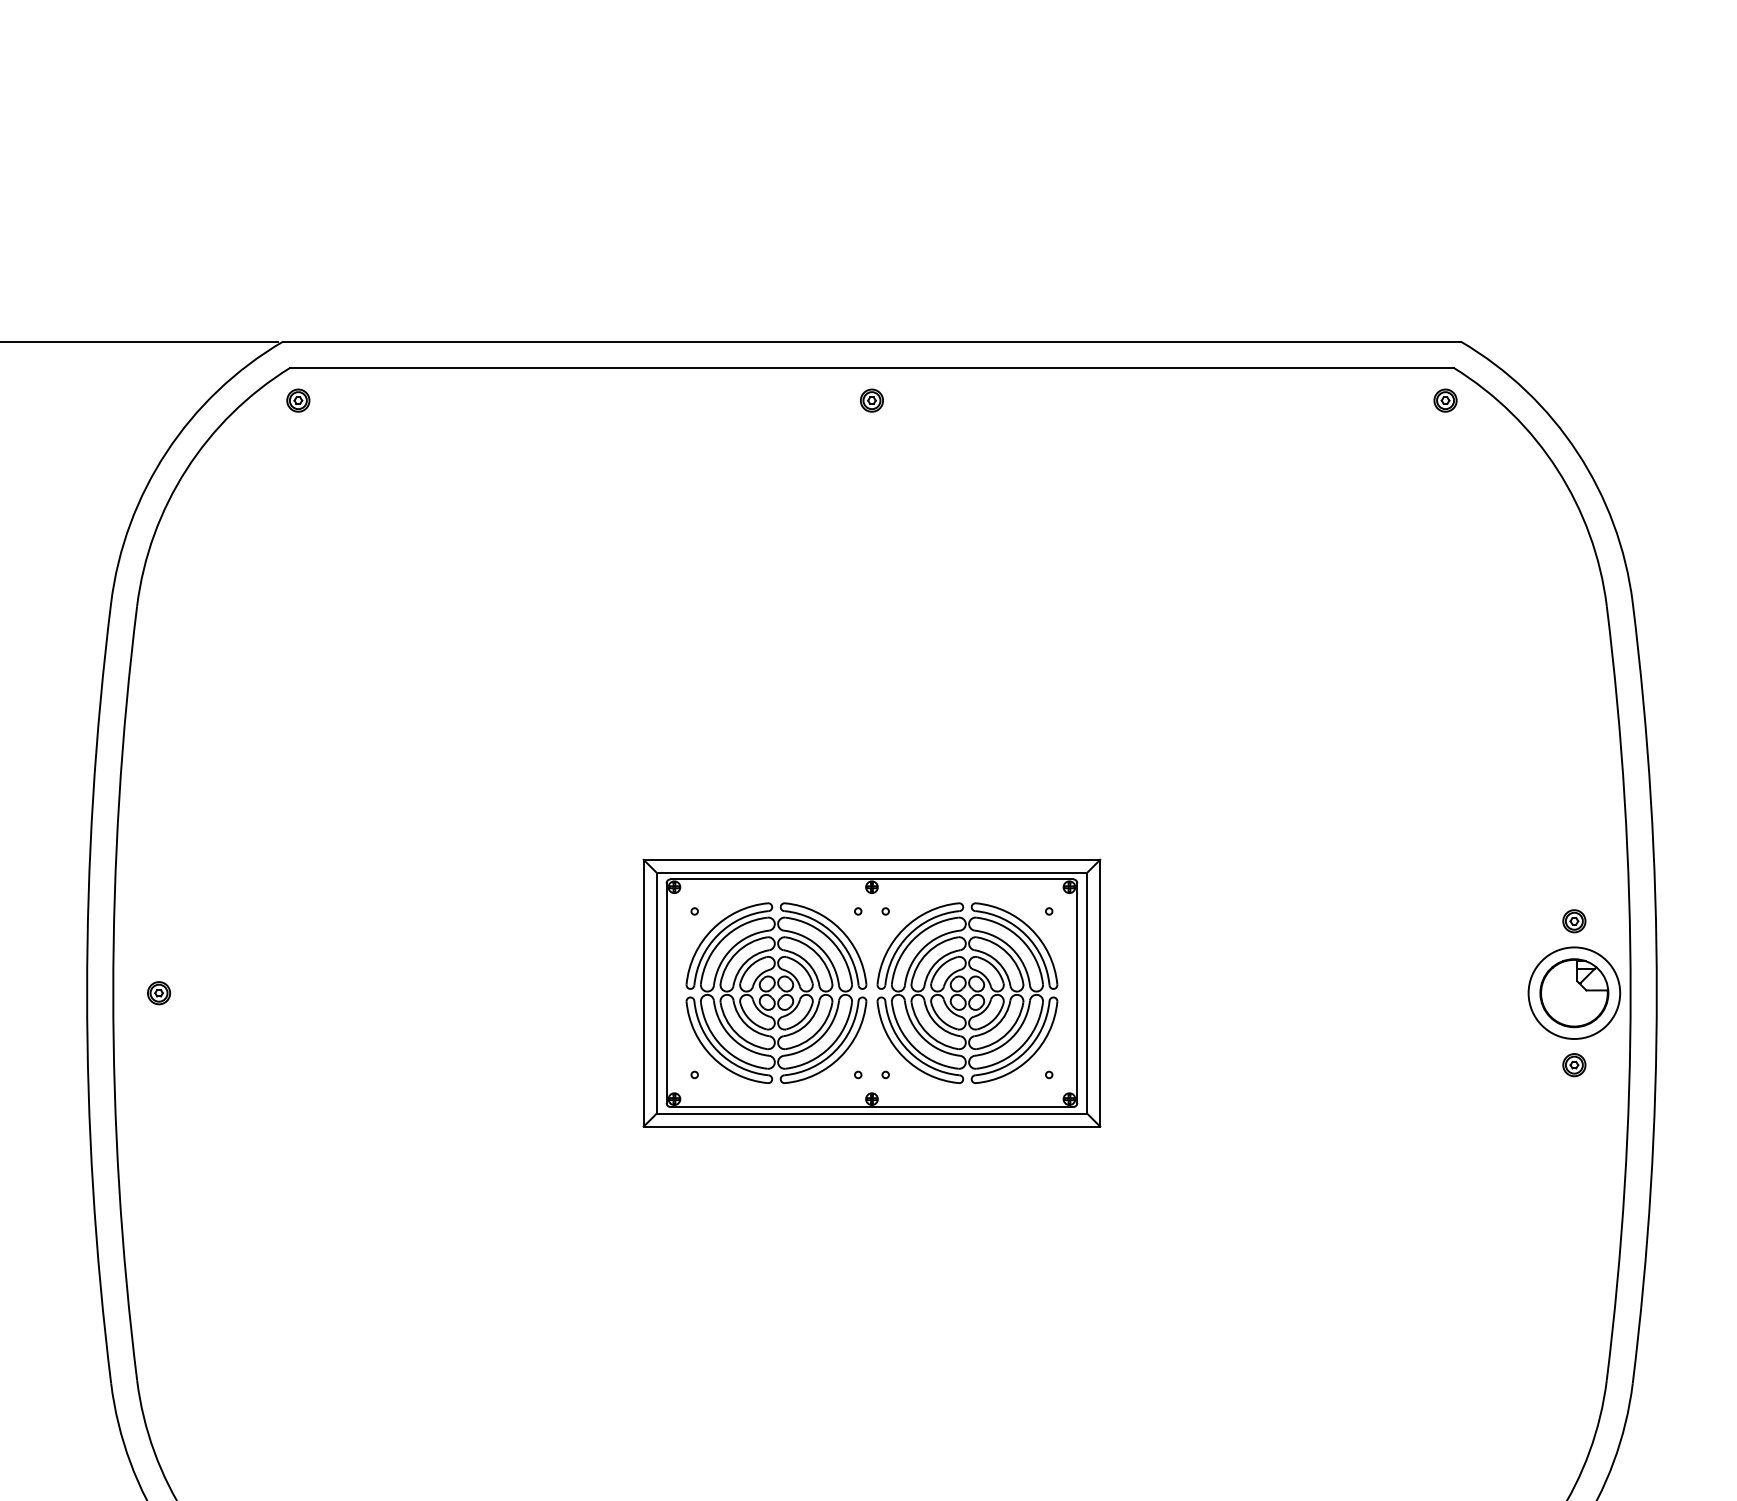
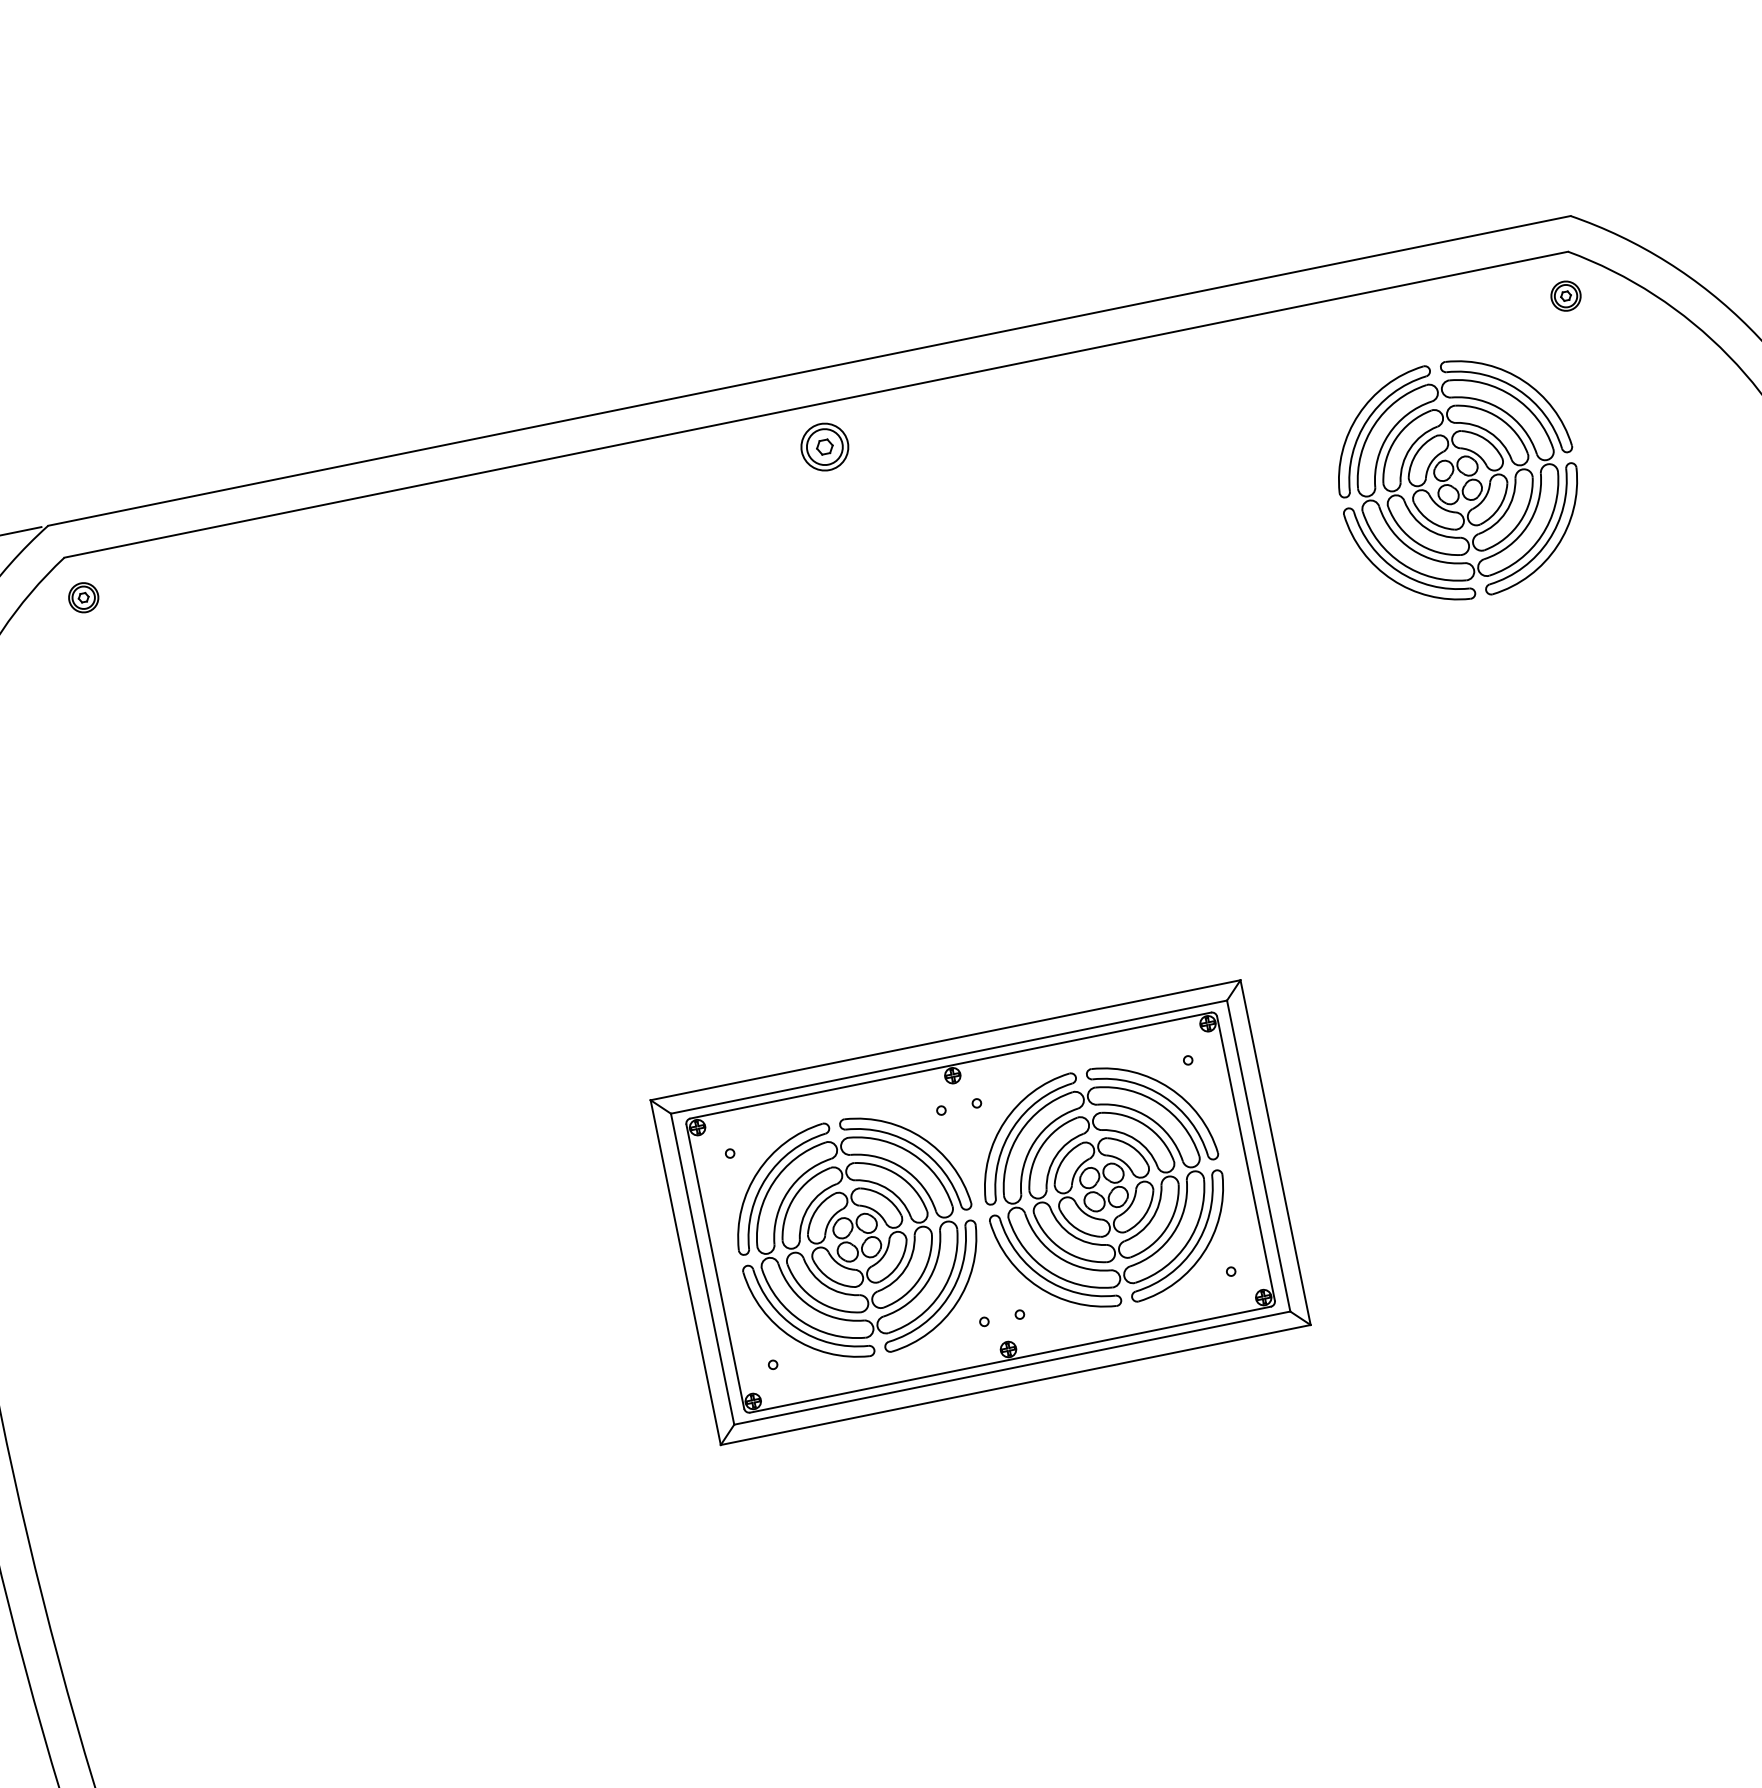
part: (871, 400) -> (824, 446), size x1.6
part: (1337, 520) -> (1457, 479), added
part: (159, 993) -> (60, 1400), removed

